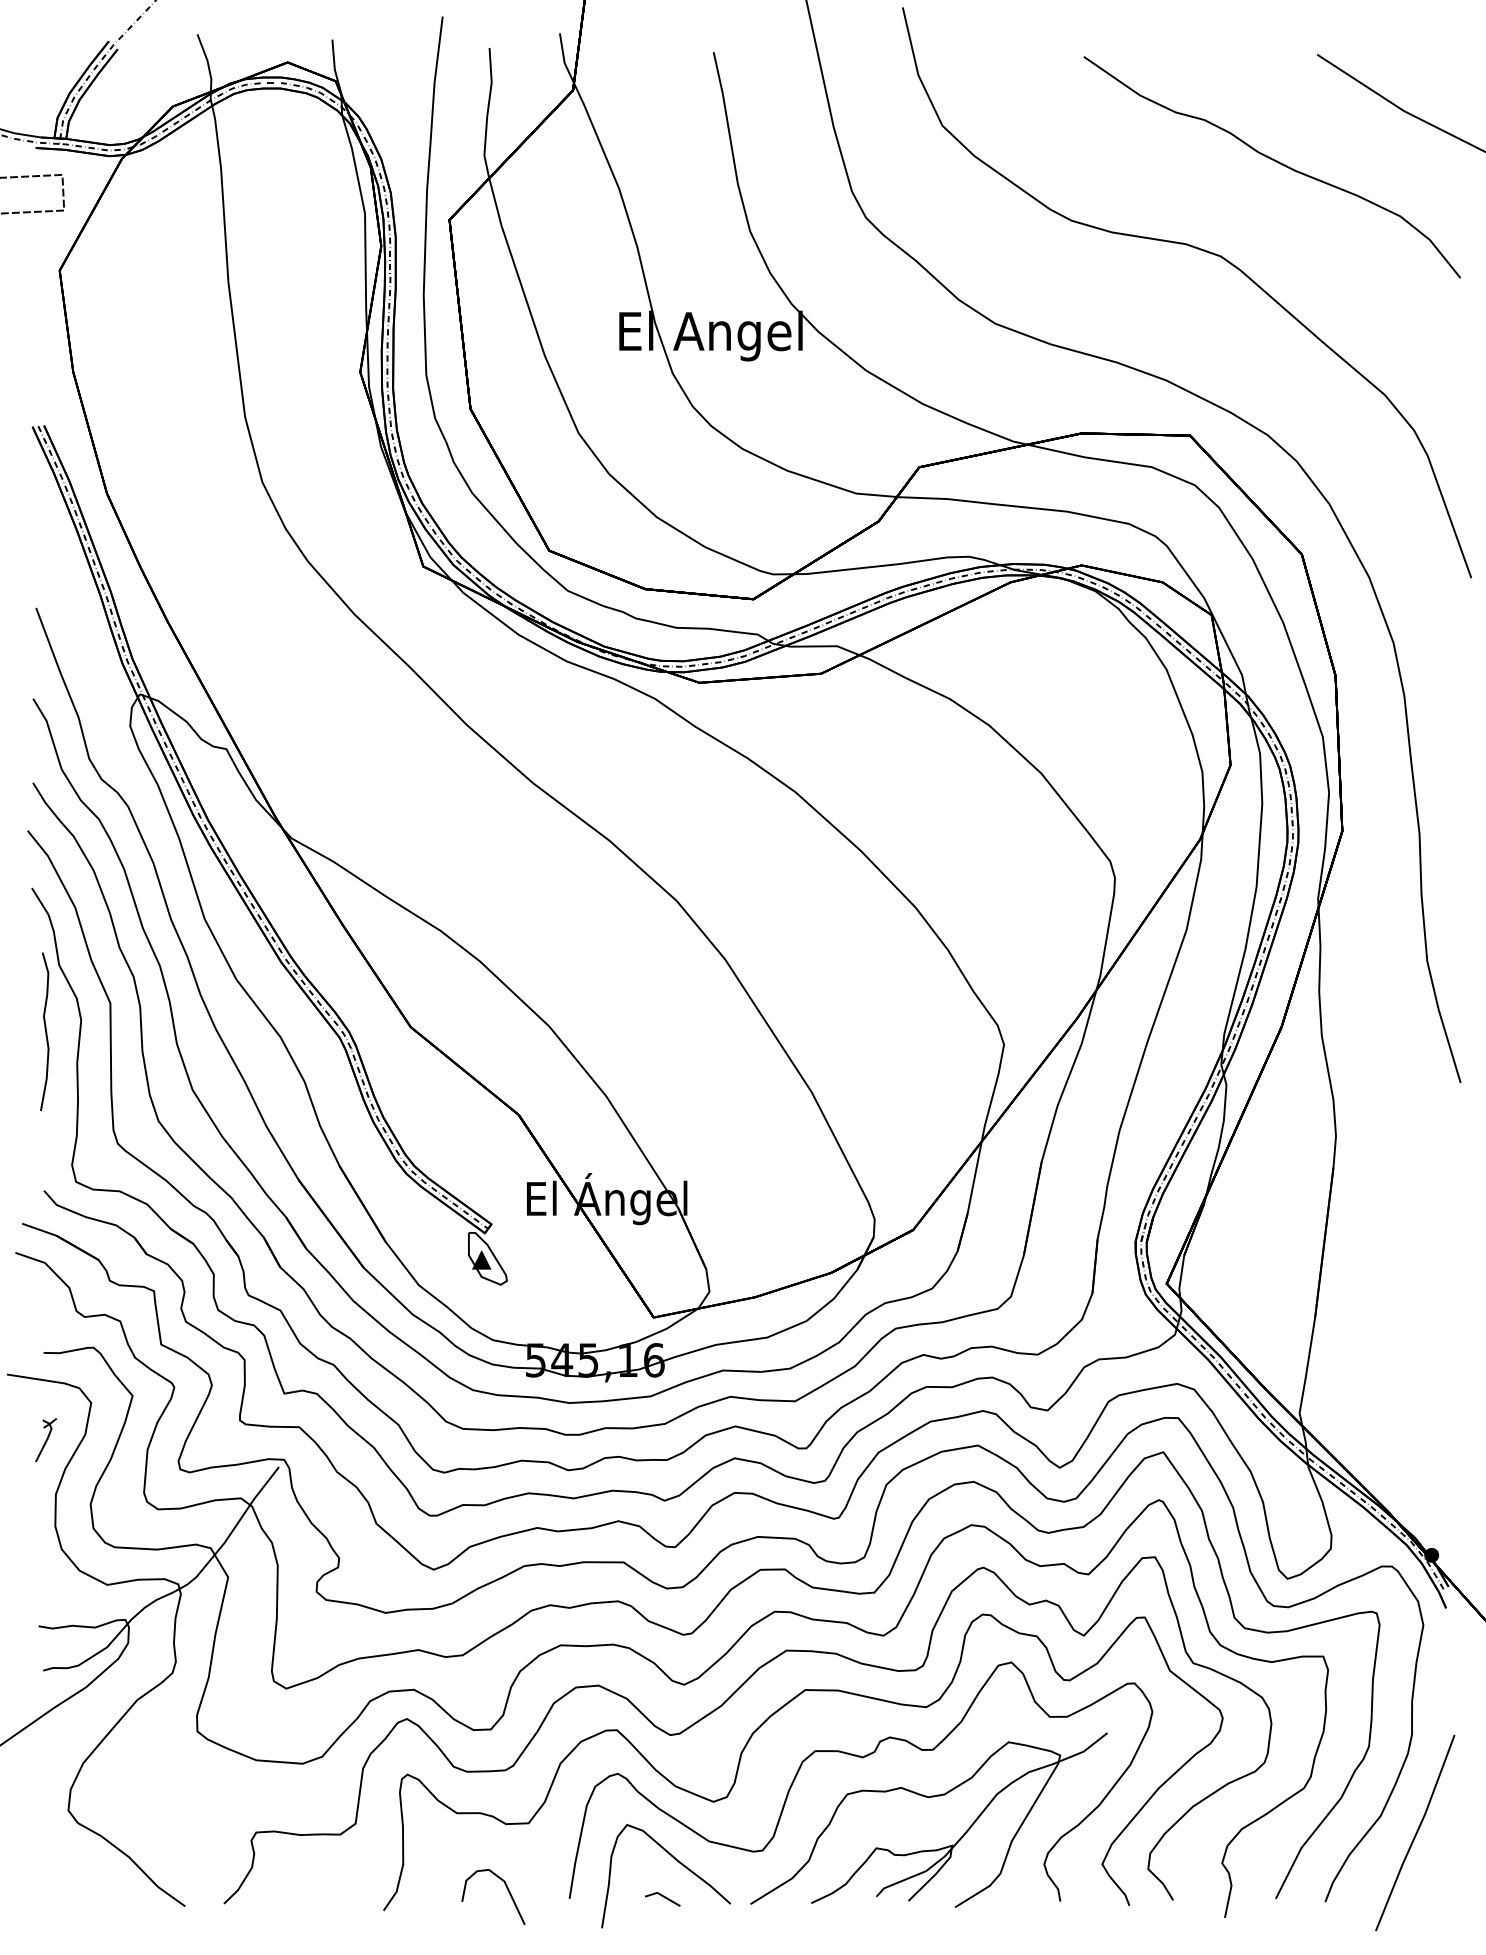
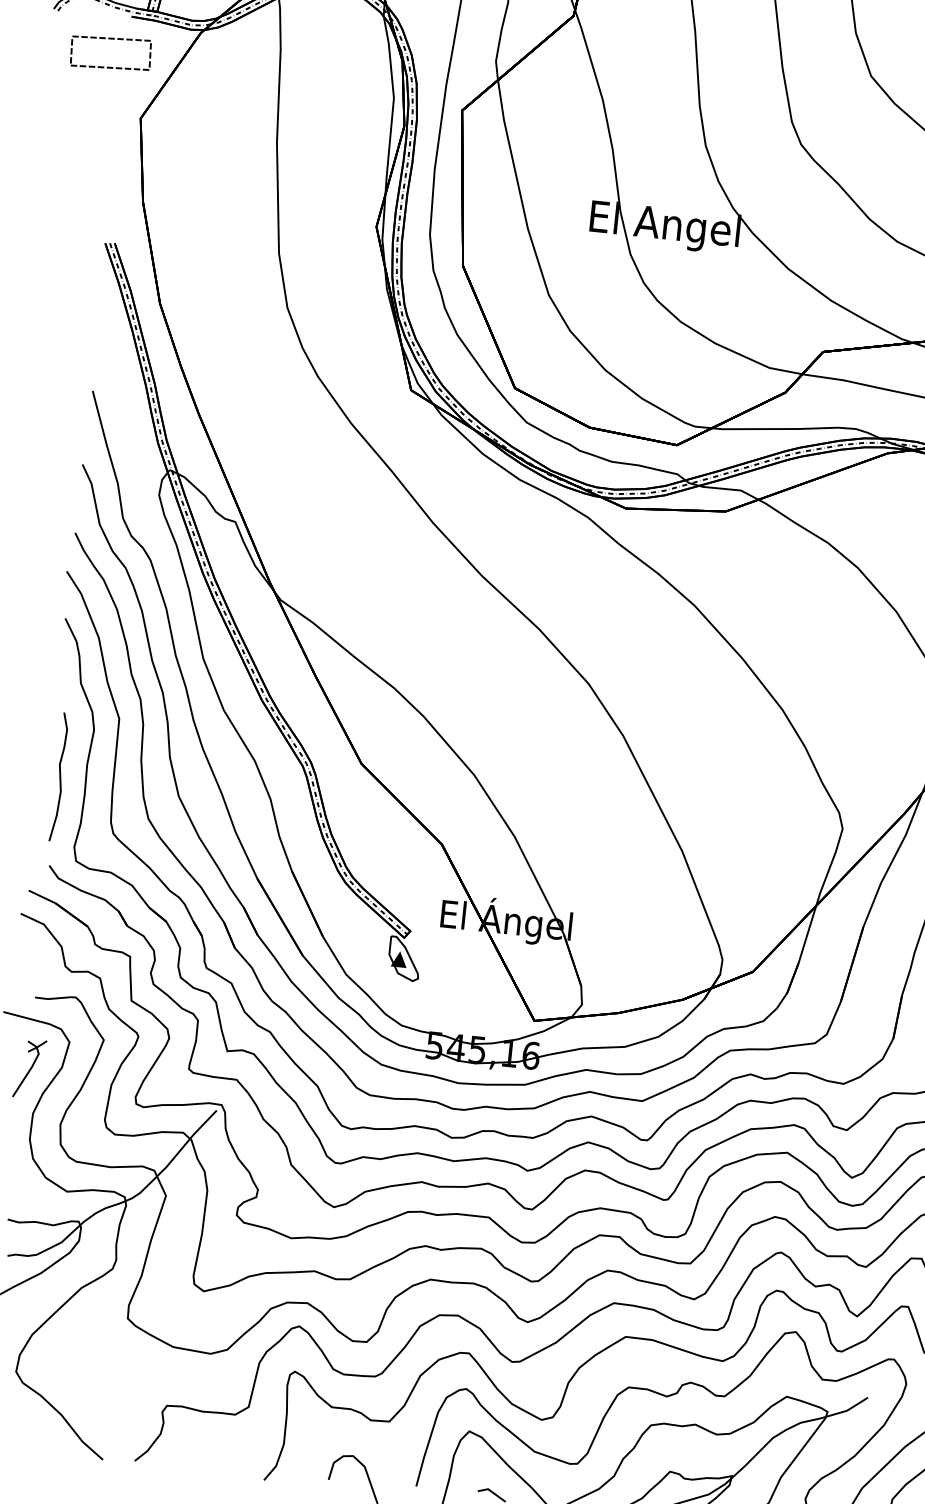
curve: (45, 1031) -> (59, 776), moved
part: (45, 1439) -> (29, 1068), size x1.67

